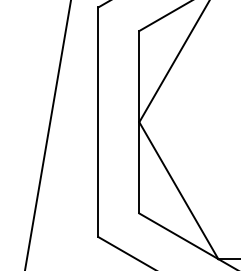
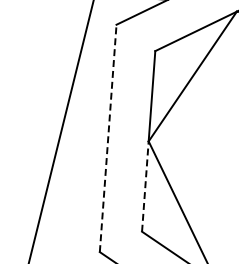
line: (98, 122) -> (108, 138), solid -> dashed
line: (139, 167) -> (145, 186), solid -> dashed

